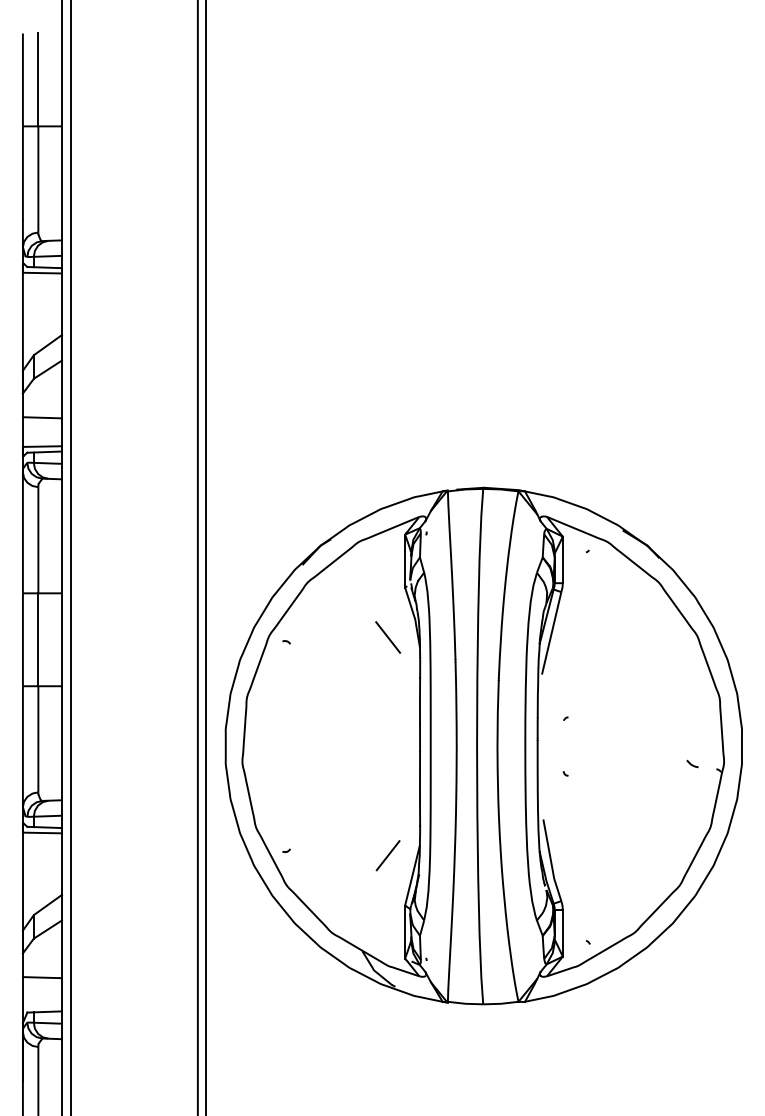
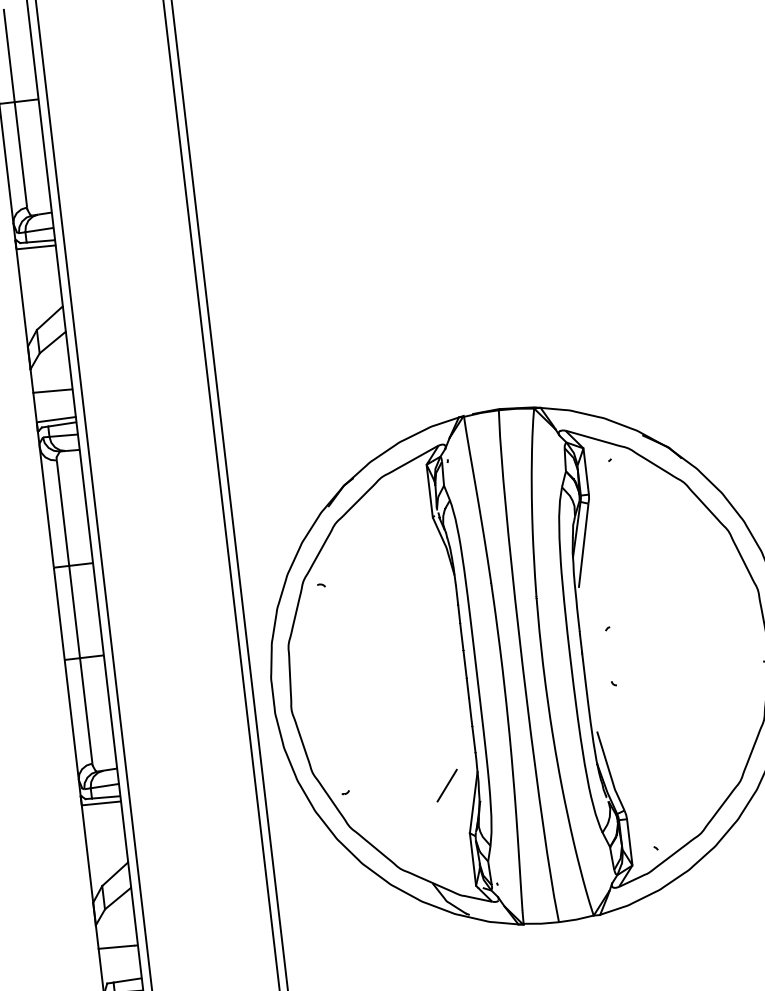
line: (388, 637) -> (422, 568), removed
curve: (691, 763) -> (737, 658), removed

